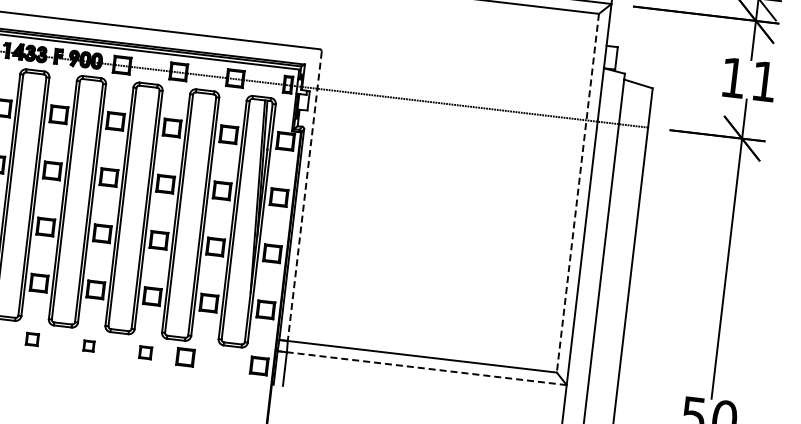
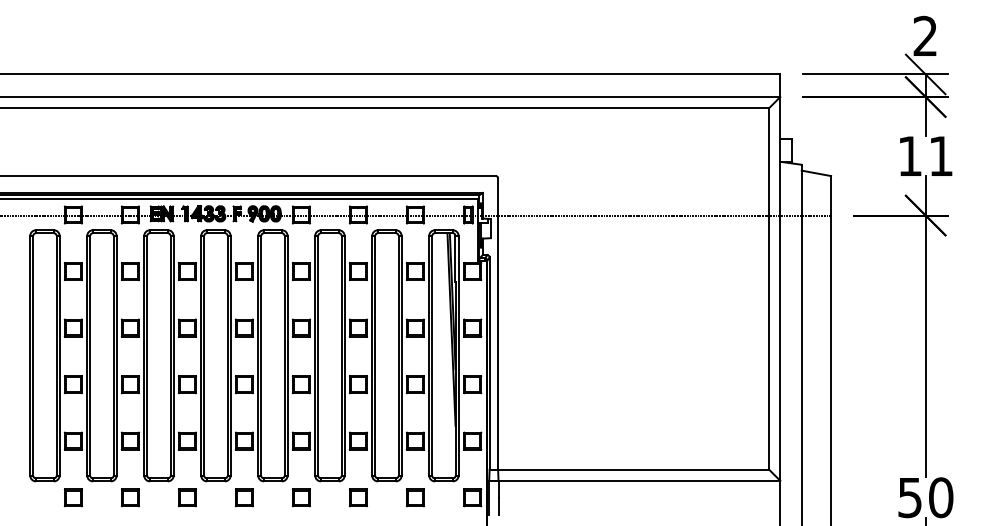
line: (577, 192) -> (768, 288), dashed -> solid
line: (305, 196) -> (498, 323), dashed -> solid
part: (31, 339) -> (243, 497), size x1.43
part: (88, 345) -> (300, 497), size x1.67
part: (144, 352) -> (357, 497), size x1.43
part: (184, 357) -> (414, 497), moved
line: (421, 367) -> (634, 480), dashed -> solid

